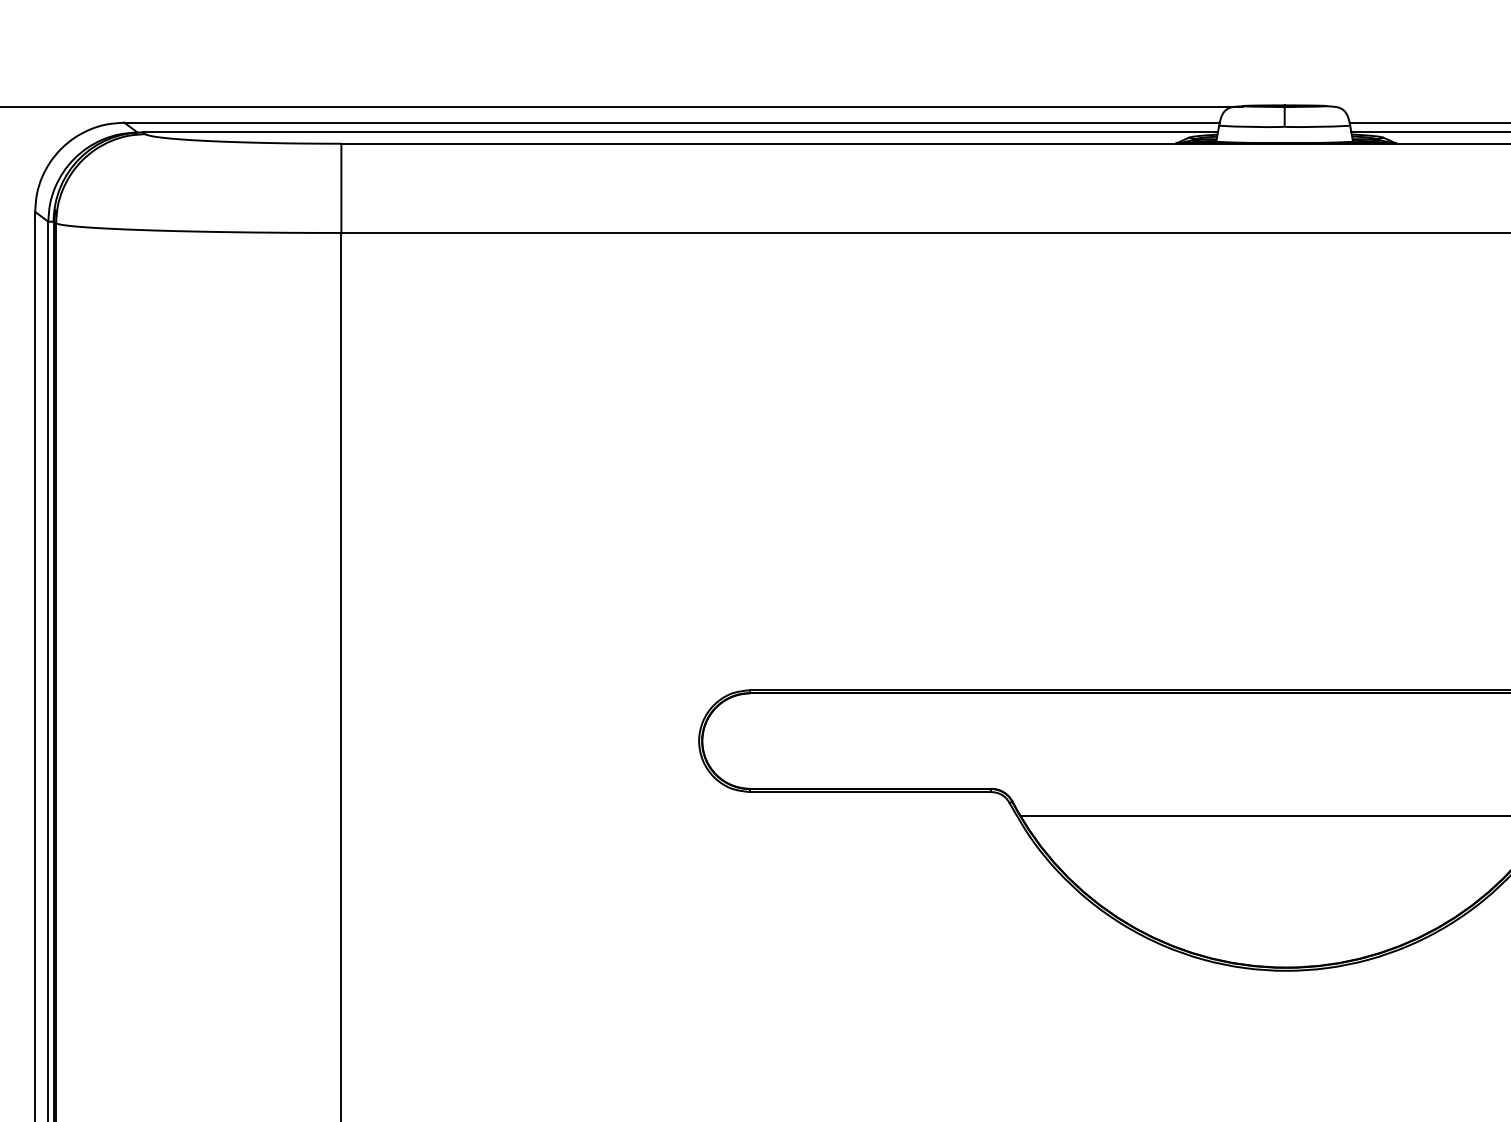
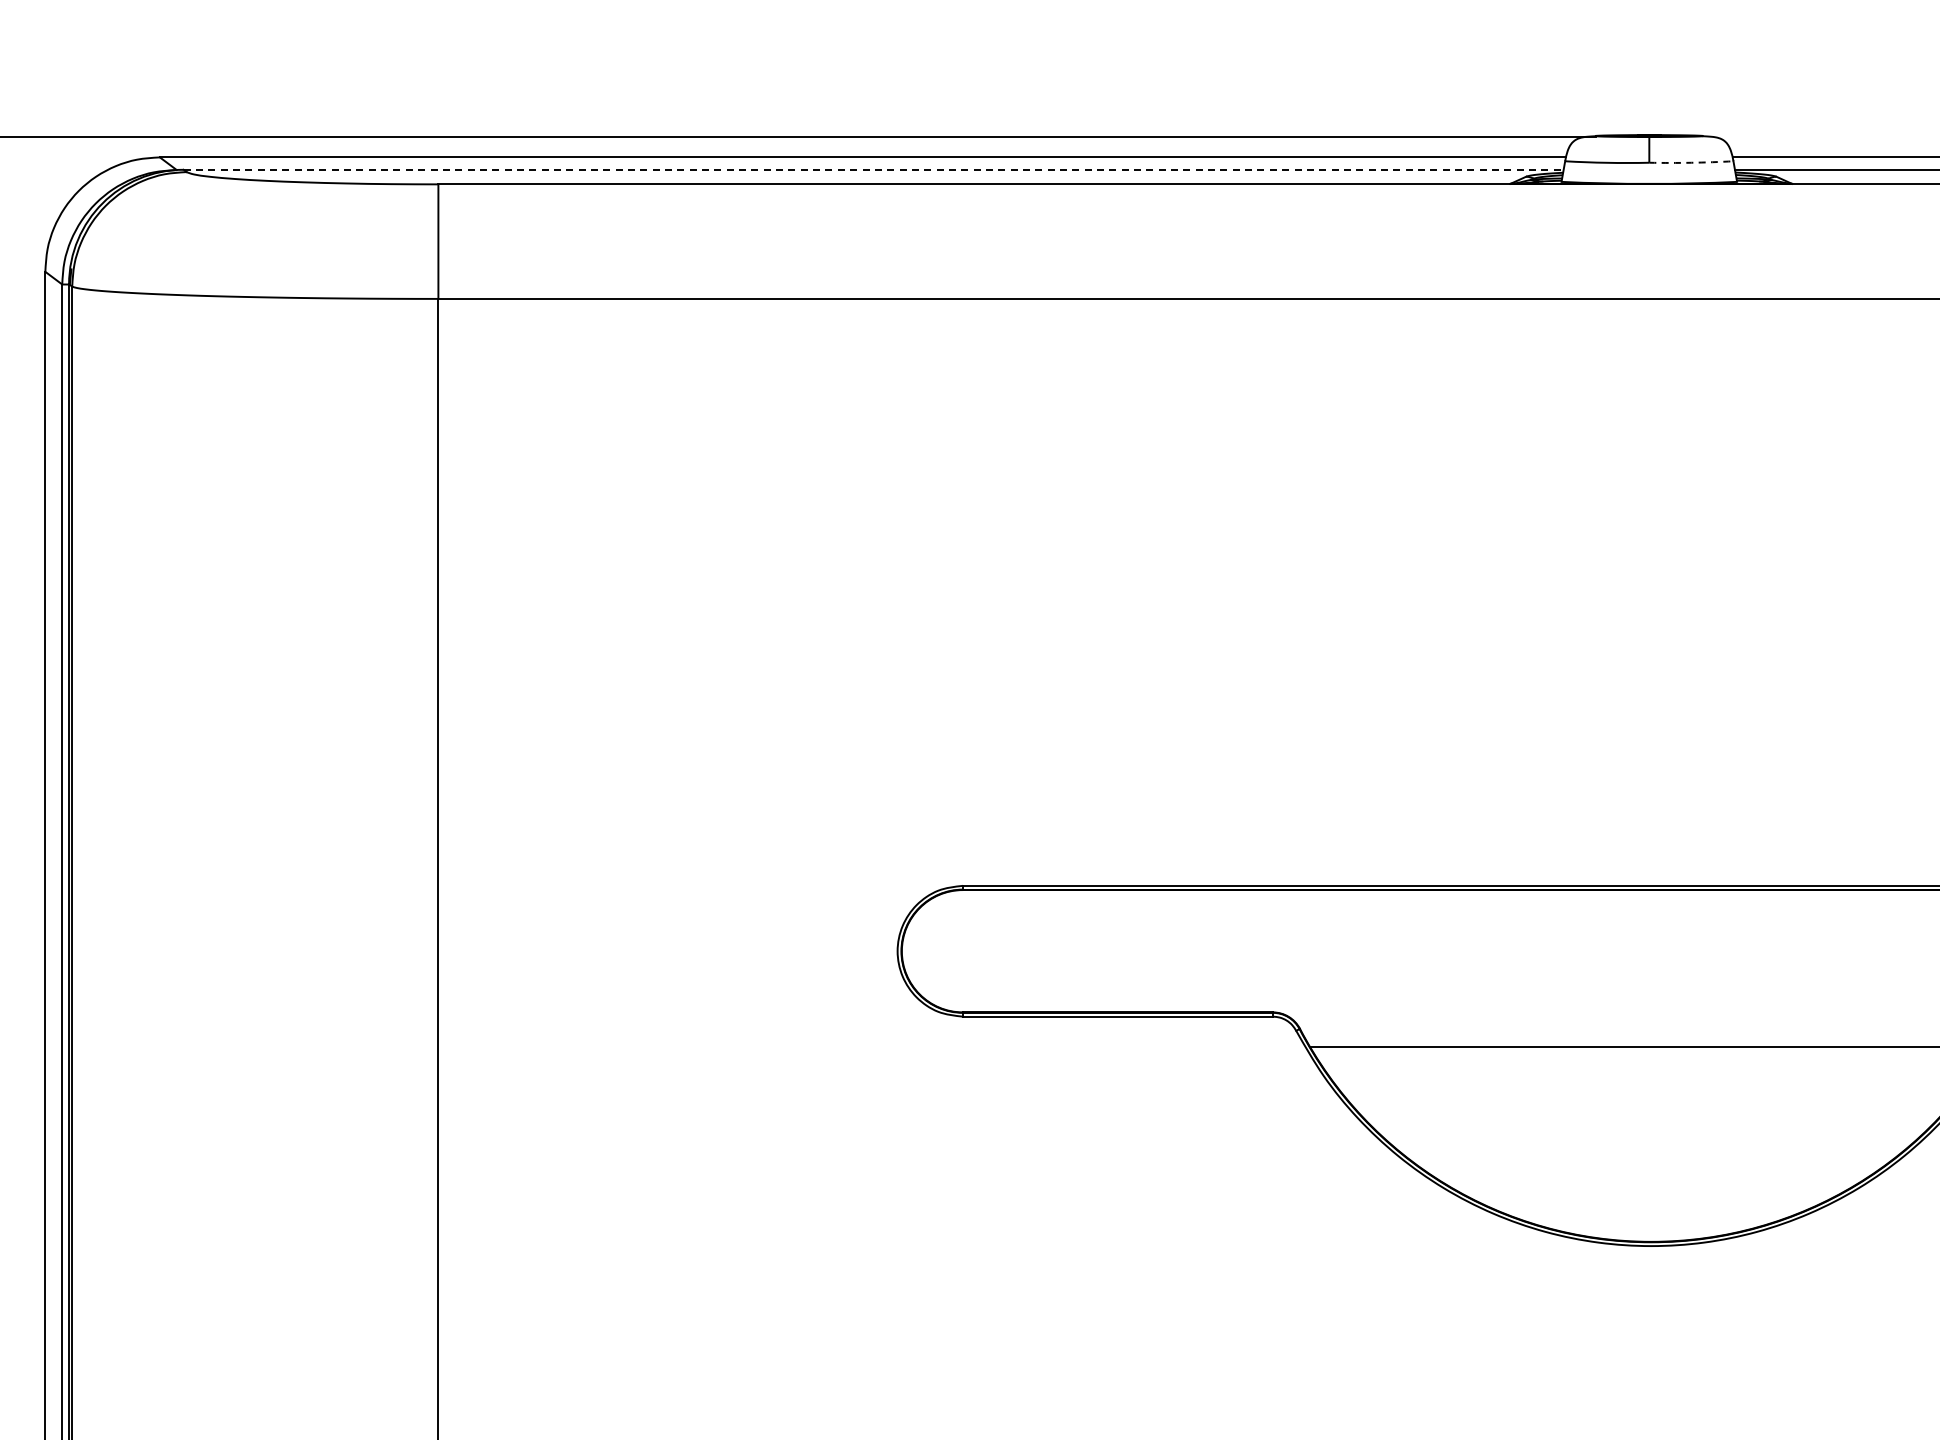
arc: (1317, 126) -> (1691, 162), solid -> dashed
line: (681, 132) -> (874, 169), solid -> dashed

